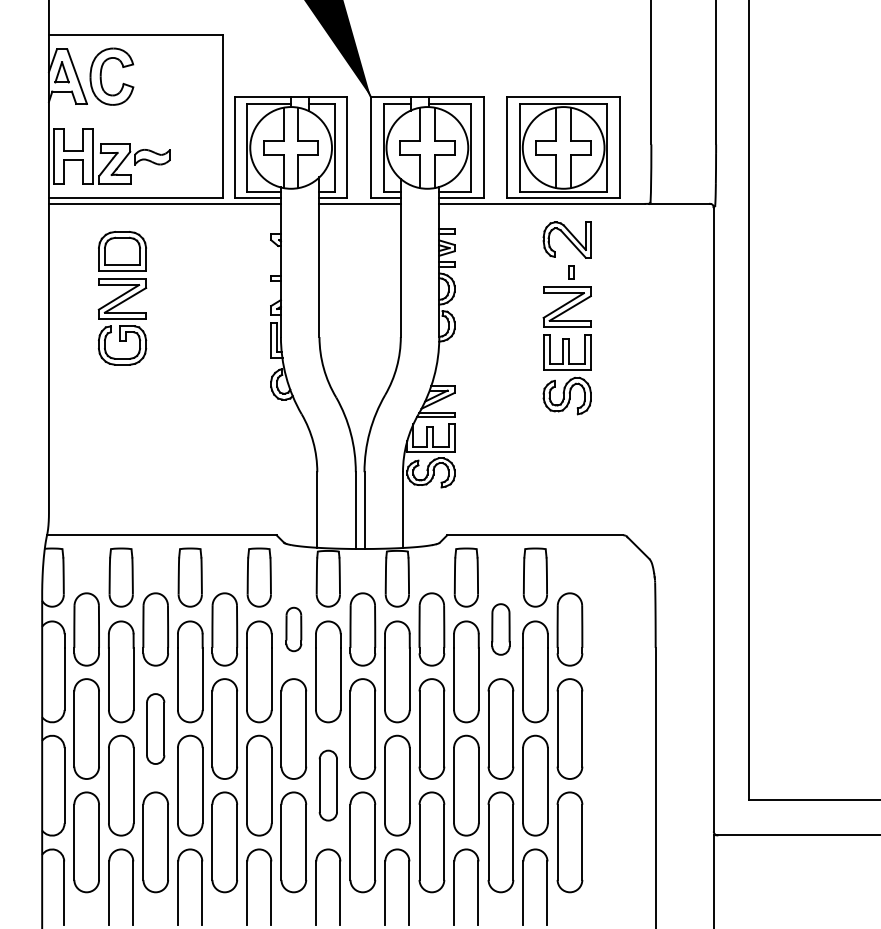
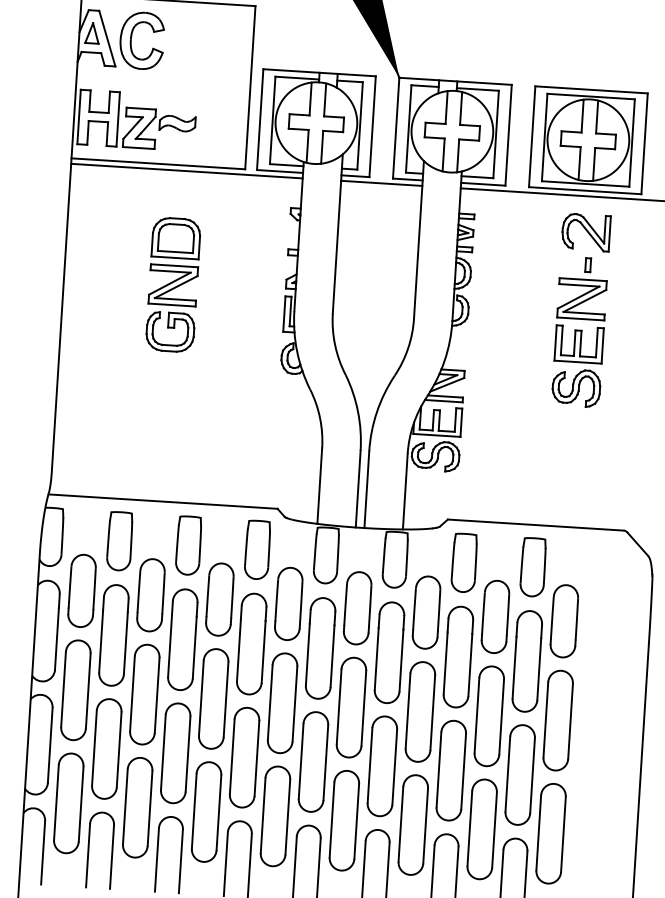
part: (122, 298) -> (173, 285), moved
part: (293, 629) -> (288, 603), size x1.67
part: (500, 629) -> (495, 616), size x1.43
part: (155, 728) -> (144, 694), size x1.43
part: (328, 785) -> (313, 761), size x1.43

